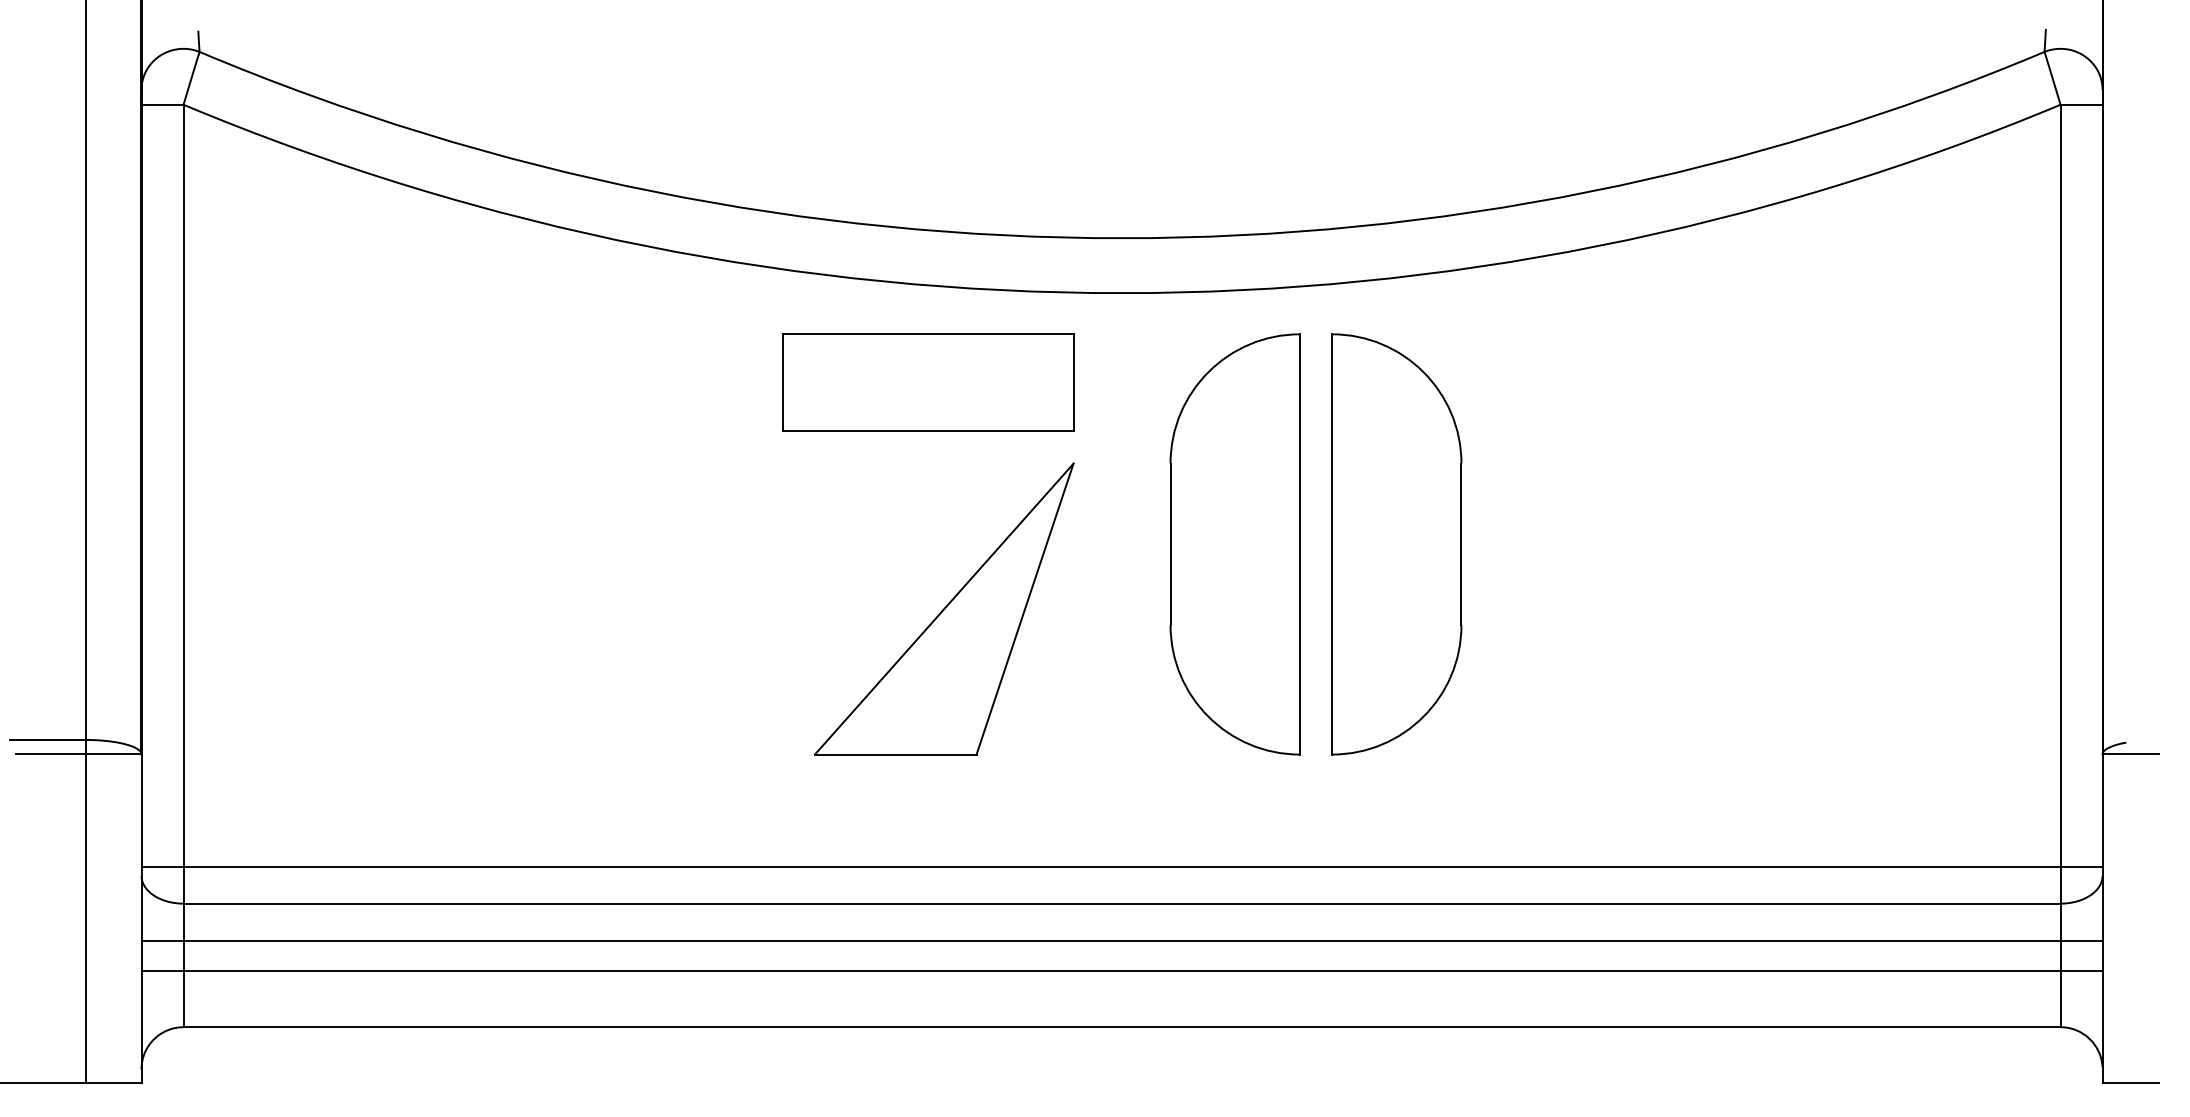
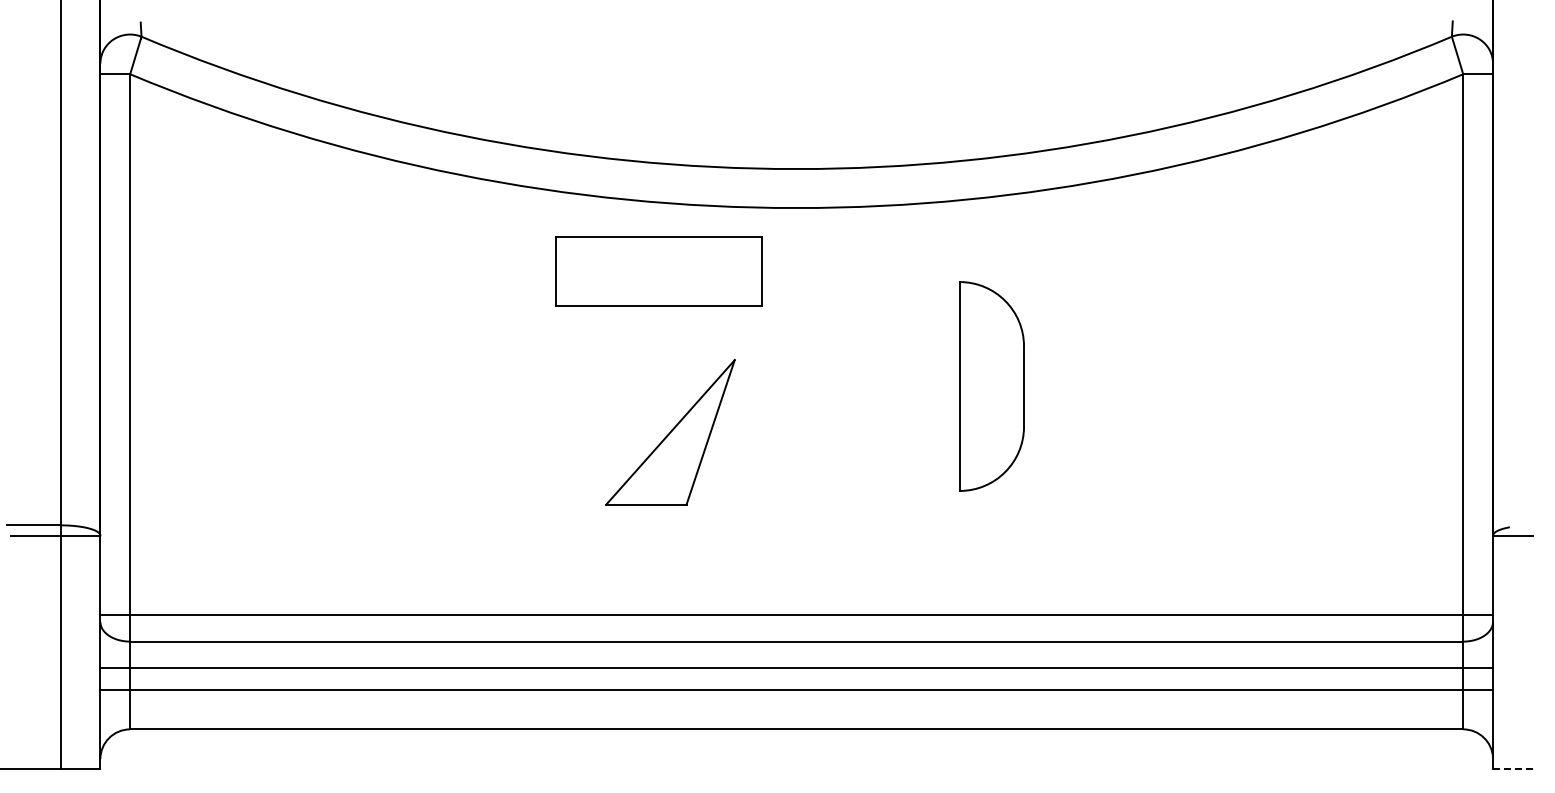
part: (1234, 544) -> (876, 386), removed
part: (1396, 544) -> (991, 386), size x0.7
part: (944, 609) -> (670, 432), size x0.7
line: (2129, 1083) -> (1512, 769), solid -> dashed

